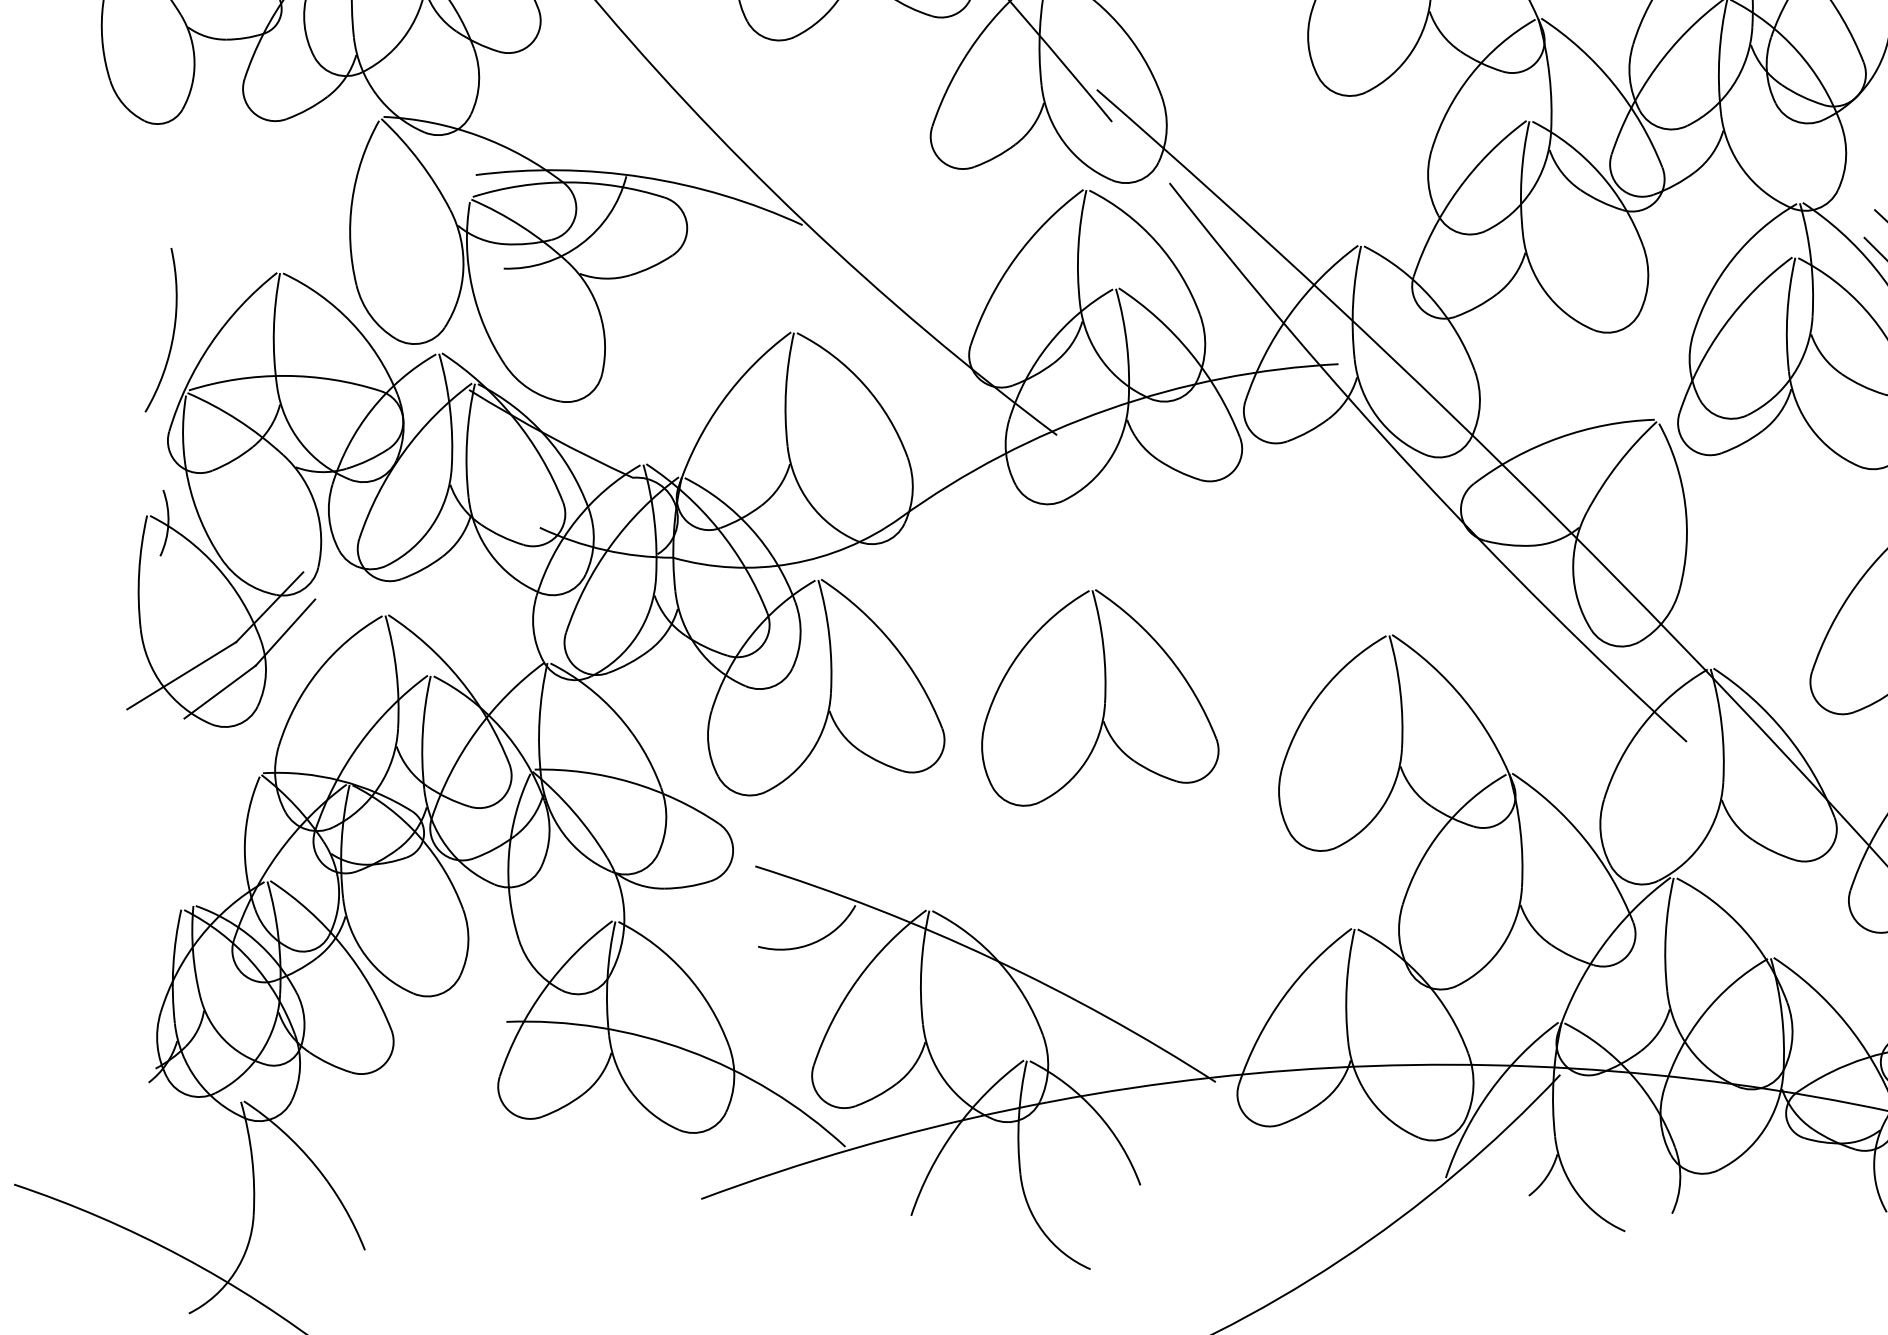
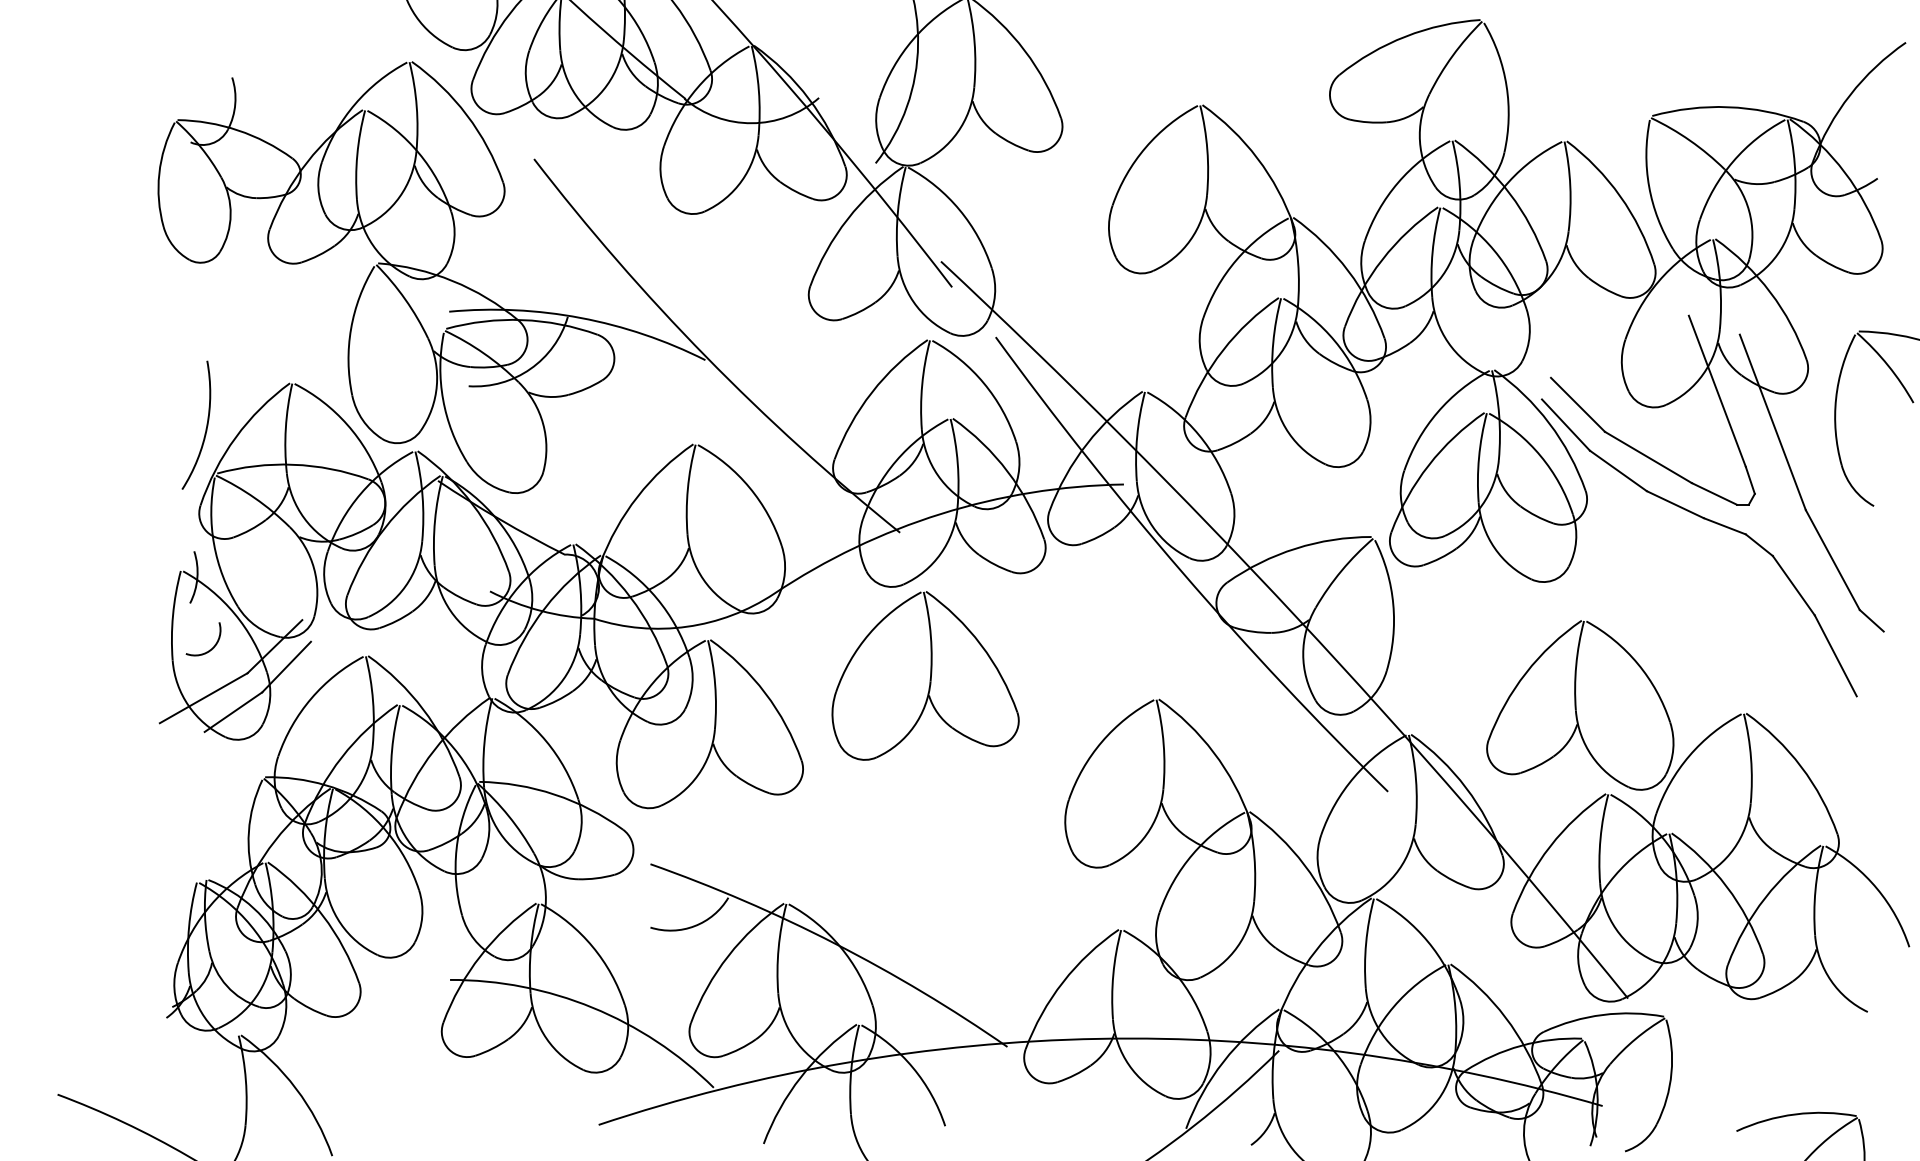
arc: (186, 613) -> (209, 649), added
part: (1098, 696) -> (925, 675), moved

